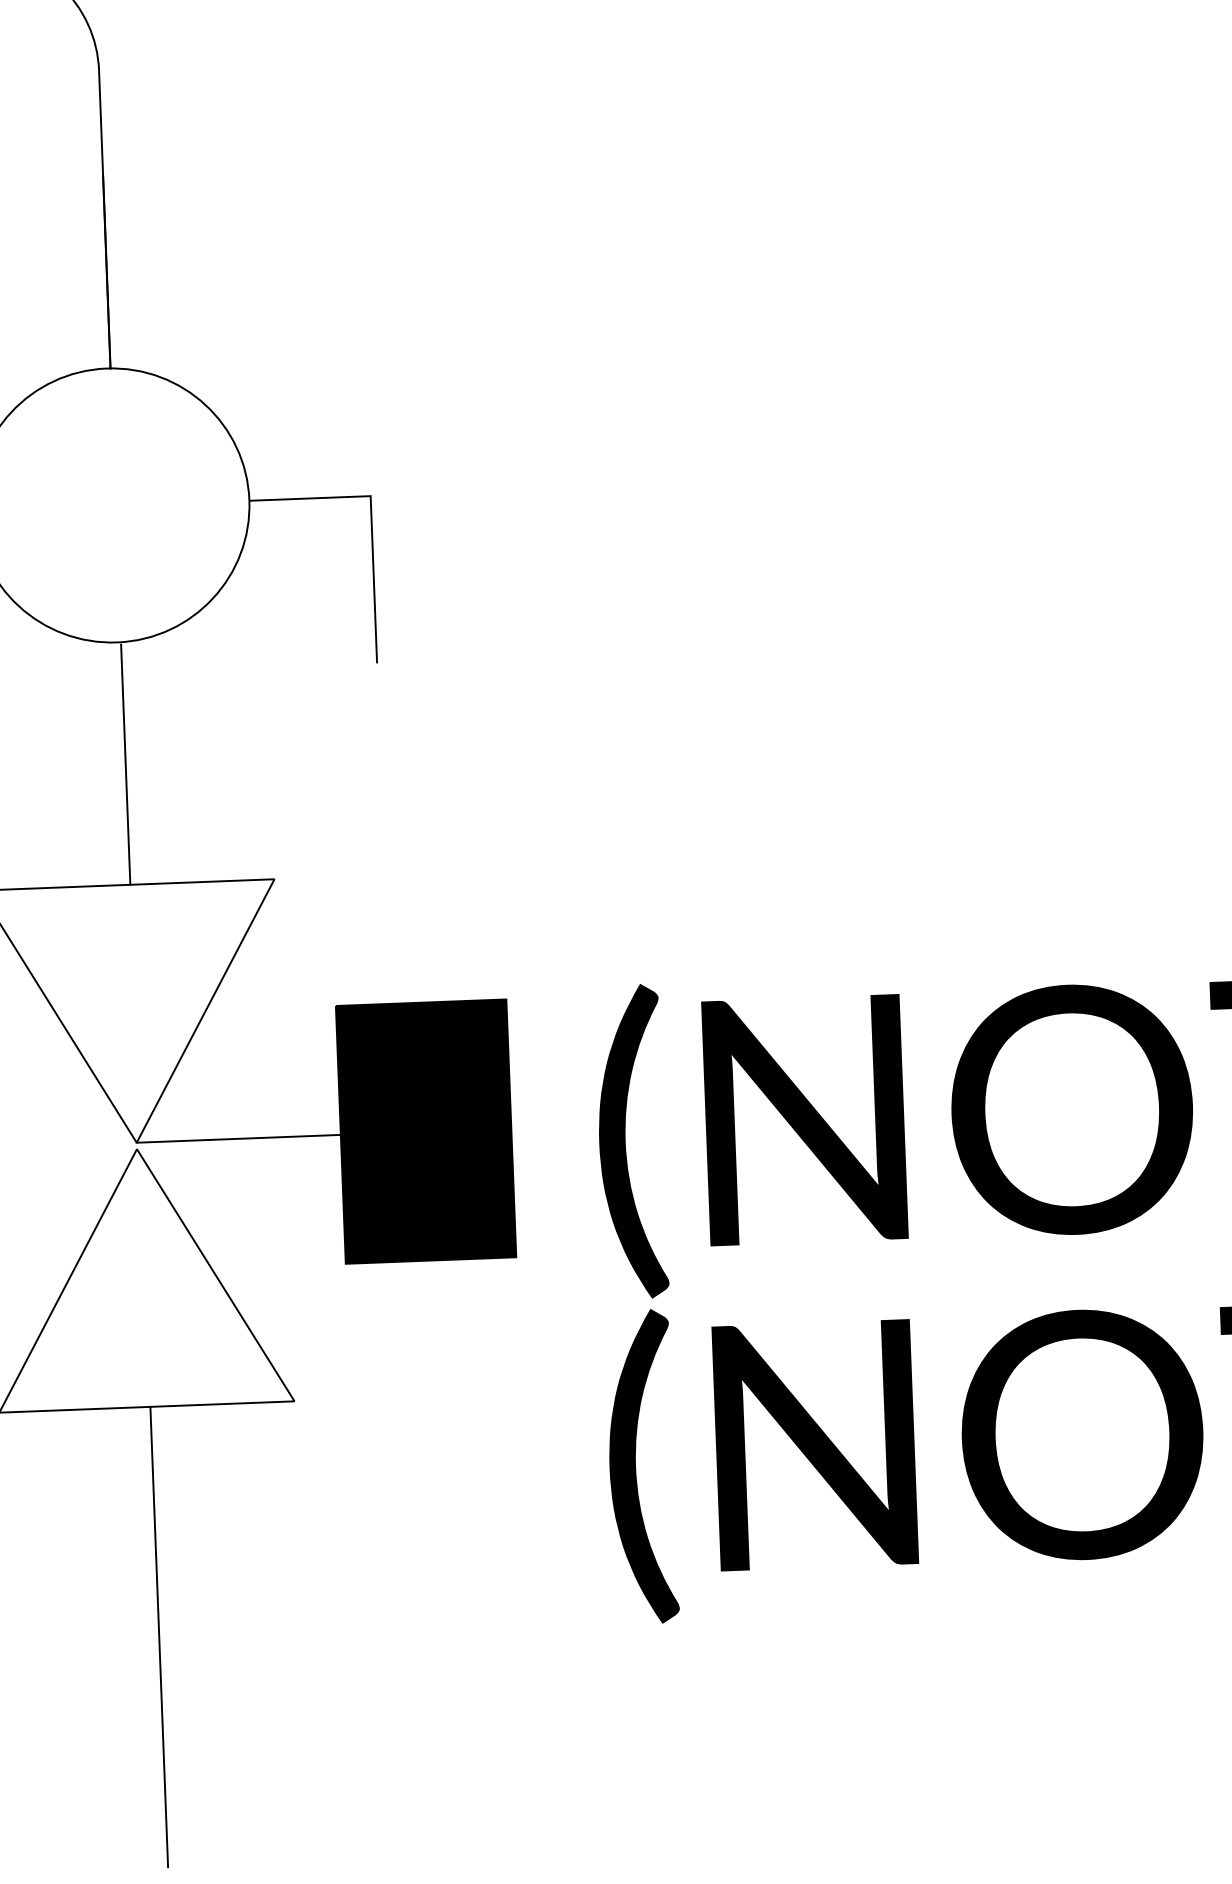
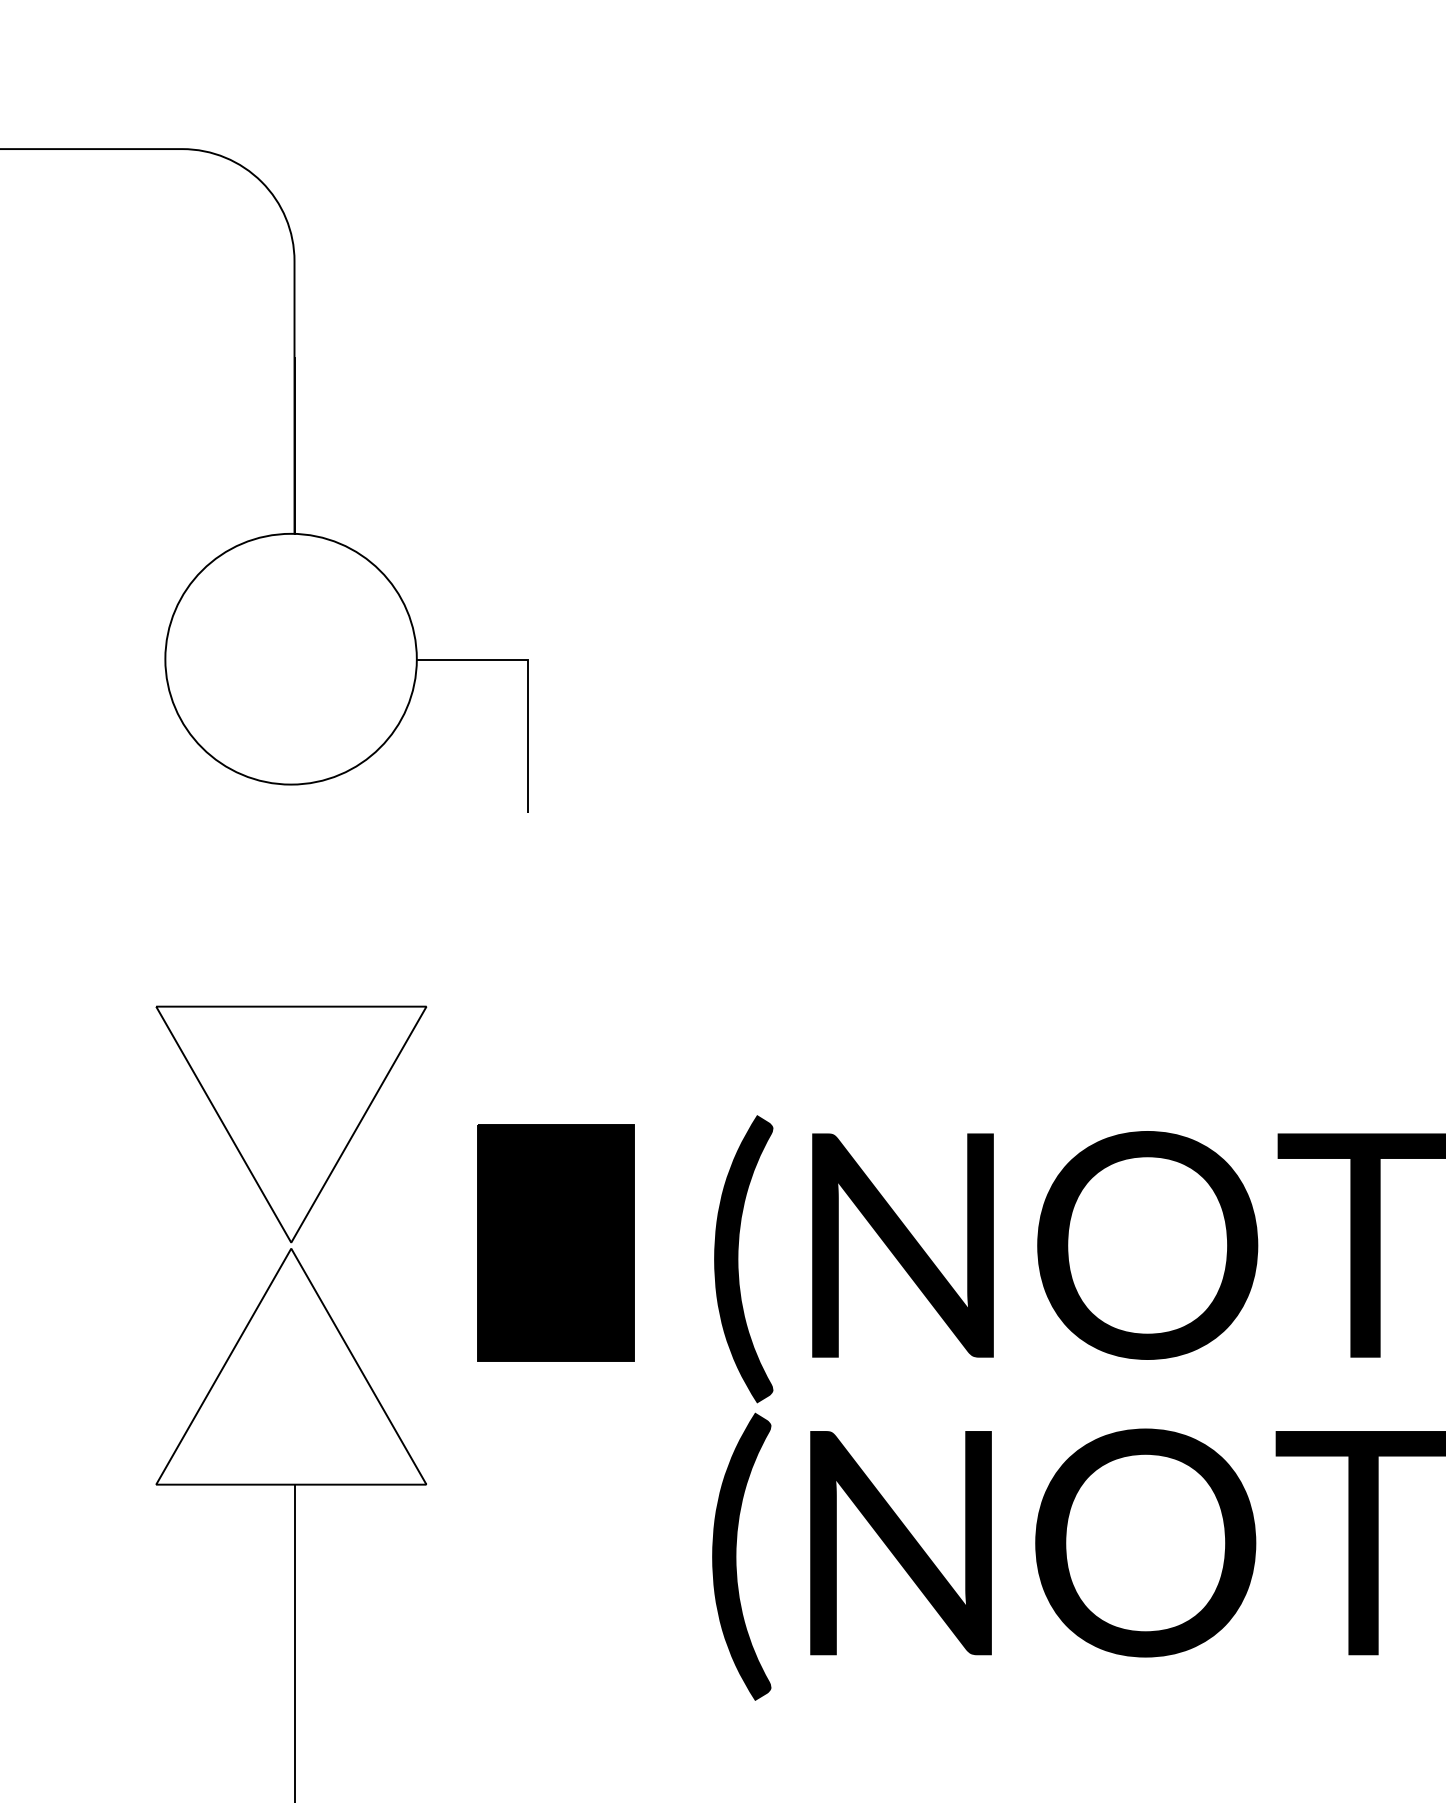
line: (125, 764) -> (294, 896), removed
line: (238, 1138) -> (384, 1242), removed

